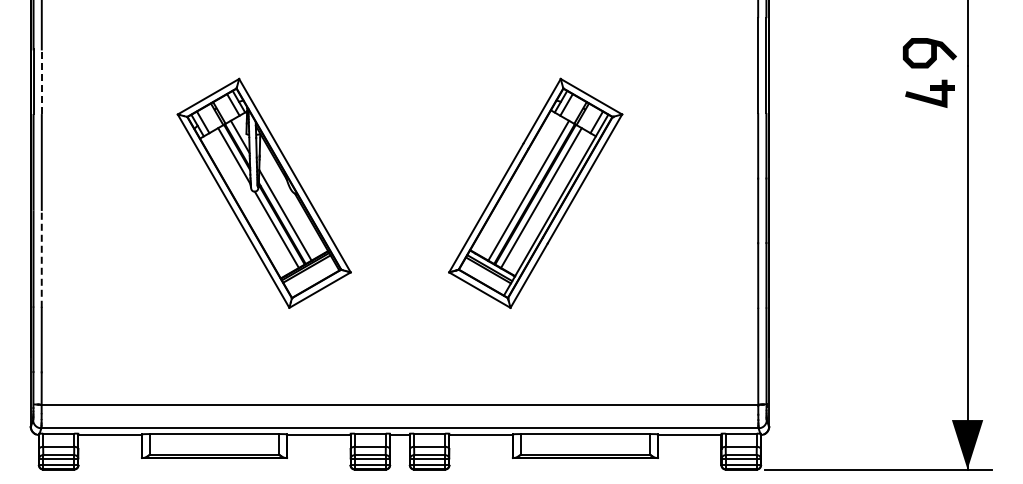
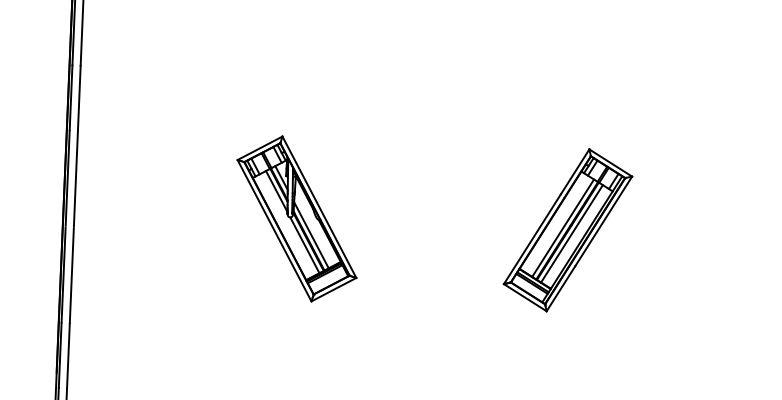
line: (41, 81) -> (79, 97), dashed -> solid
part: (264, 193) -> (297, 219), size x0.71
part: (535, 193) -> (567, 230), size x0.71
line: (41, 259) -> (71, 275), dashed -> solid

